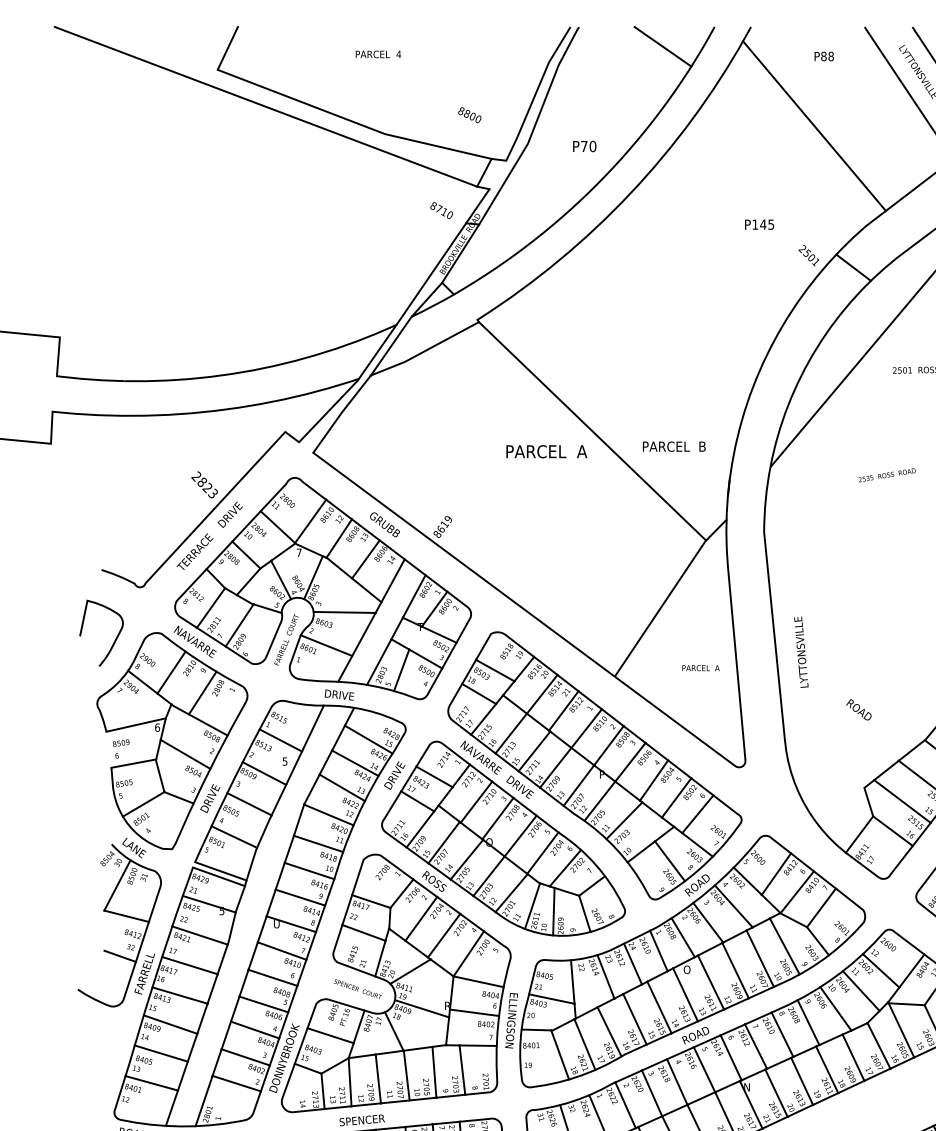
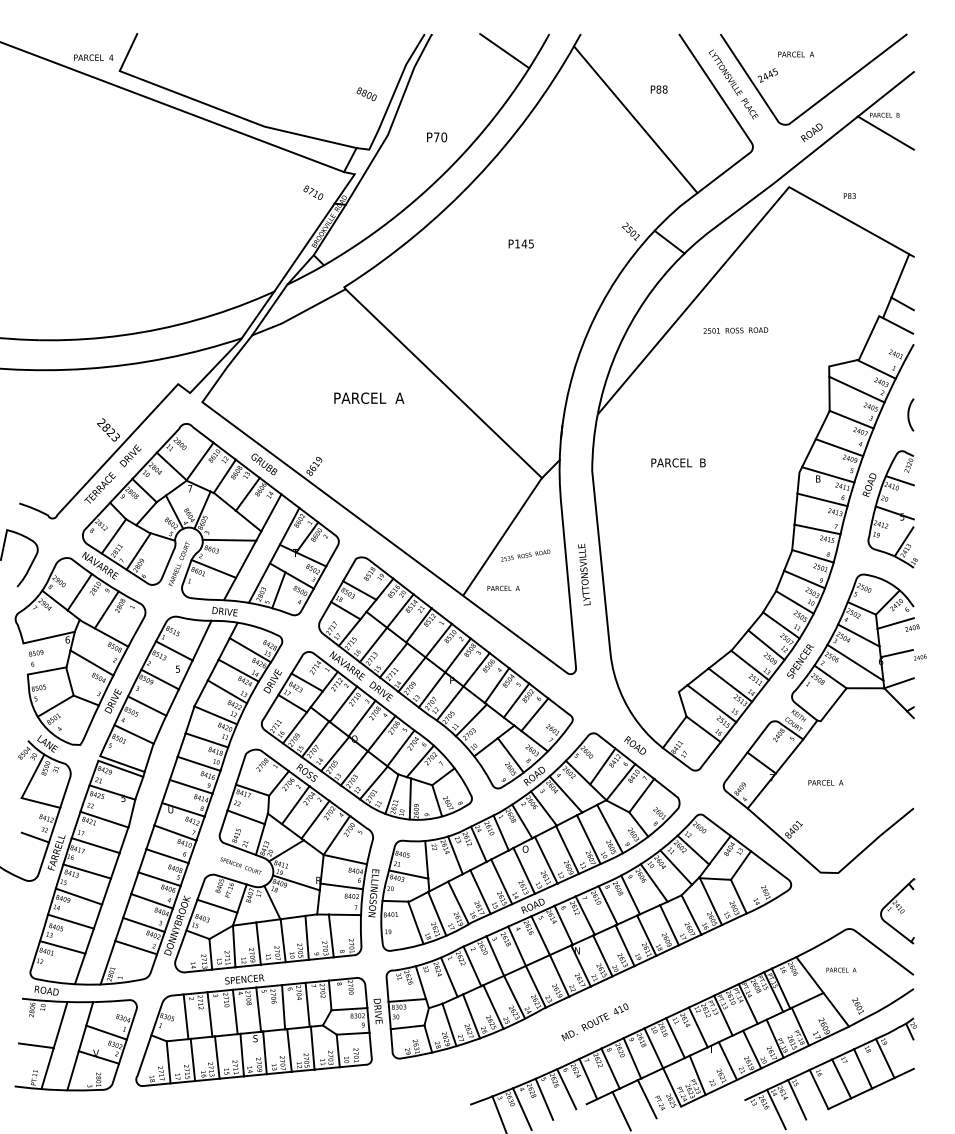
text: (378, 54) -> (93, 57), moved
text: (823, 56) -> (658, 89), moved
text: (469, 115) -> (366, 94), moved
text: (758, 224) -> (520, 243), moved
text: (674, 446) -> (678, 462), moved
text: (547, 450) -> (369, 397), moved
text: (887, 475) -> (525, 555), moved
text: (801, 652) -> (584, 574), moved
text: (700, 667) -> (503, 587), moved
text: (859, 709) -> (635, 745), moved

